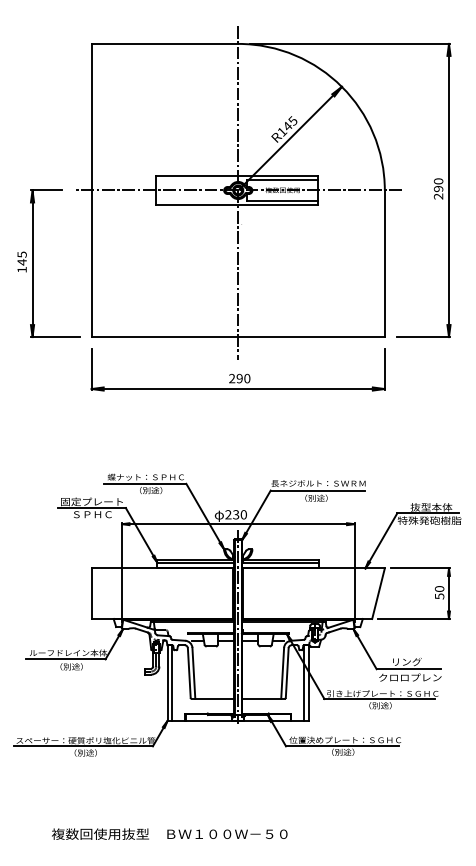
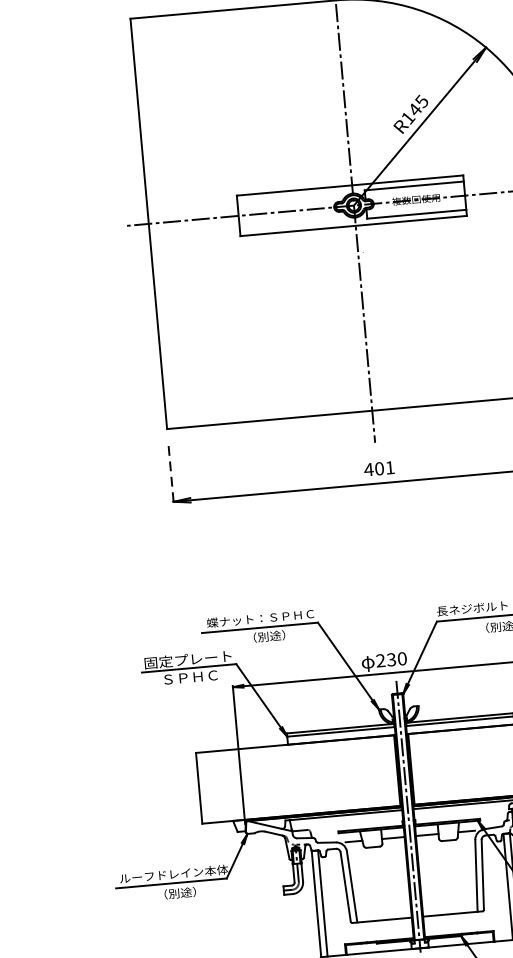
part: (33, 263) -> (76, 333), removed
line: (91, 369) -> (170, 474), solid -> dashed
text: (239, 378) -> (379, 468), 290 -> 401

